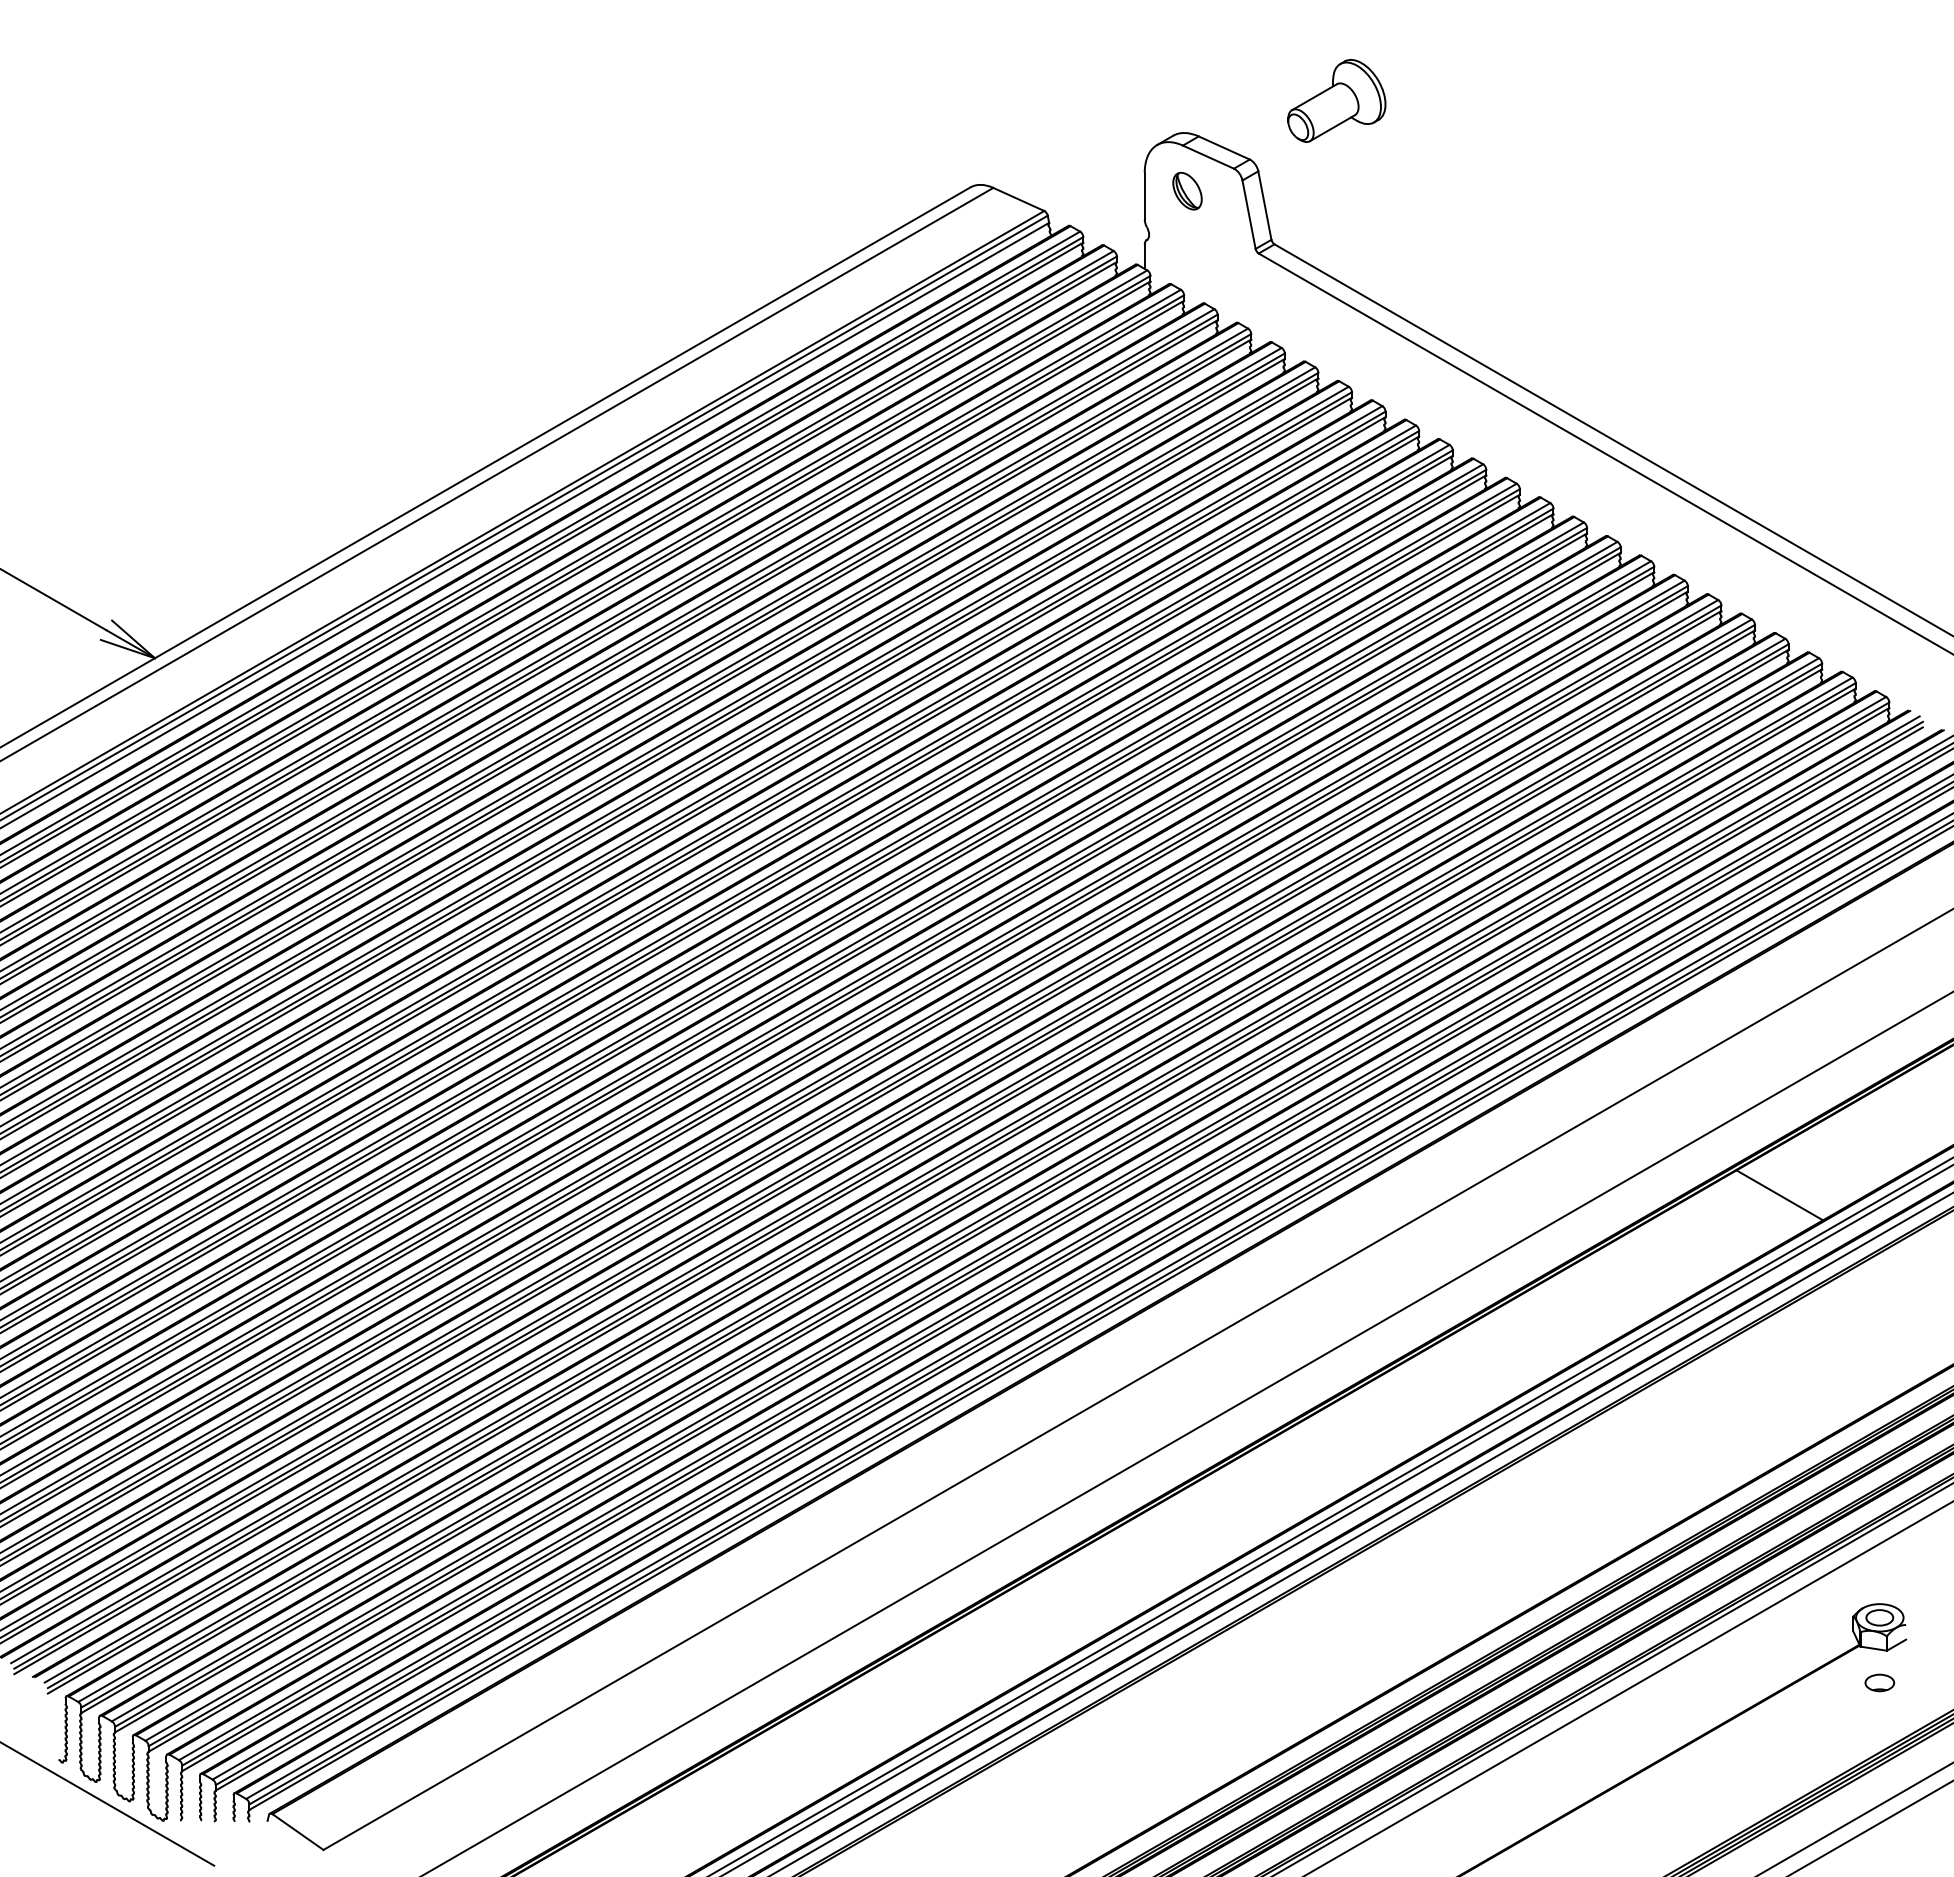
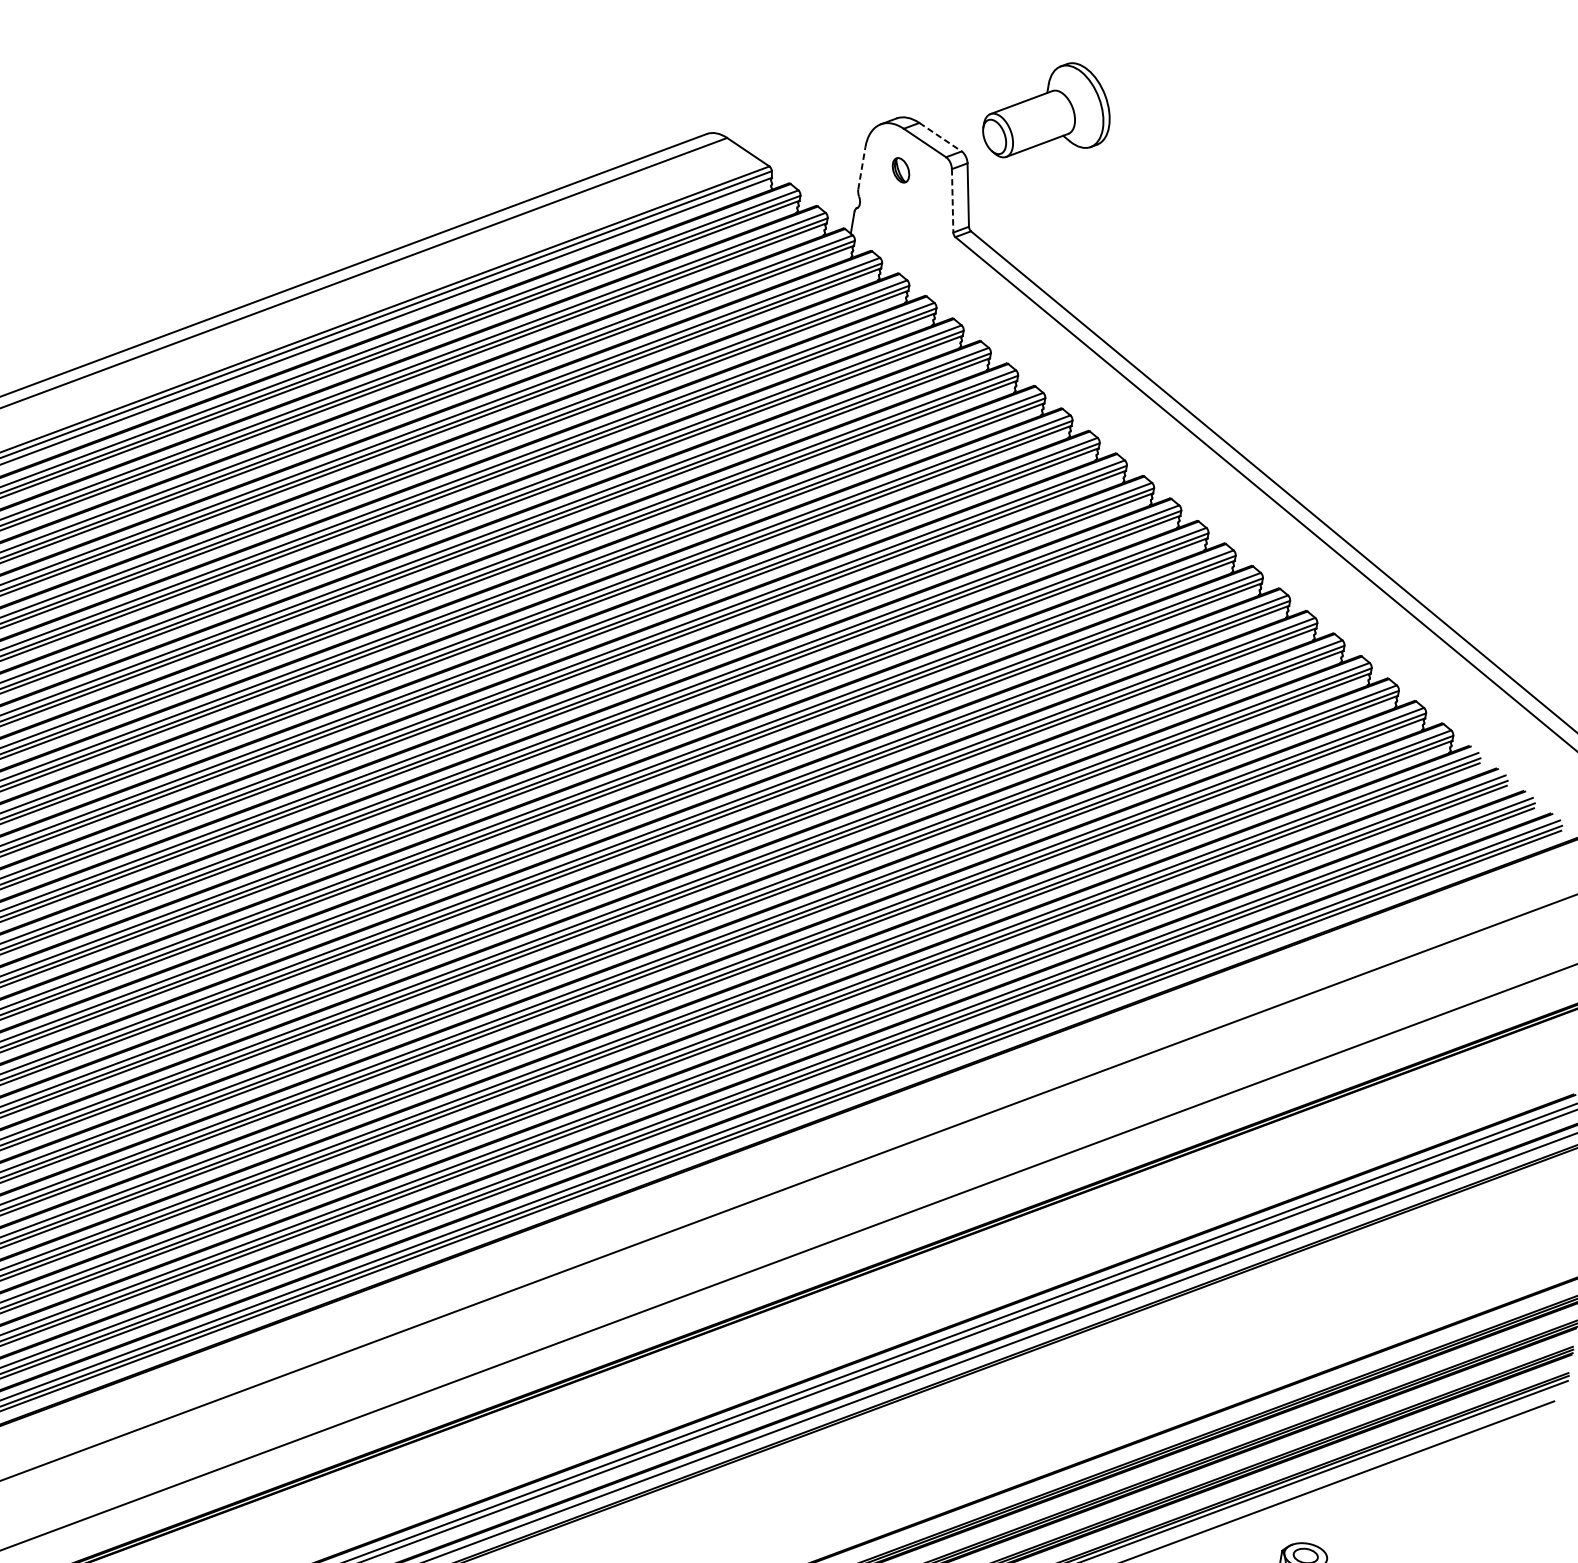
part: (1336, 100) -> (1048, 111), size x1.4
line: (1224, 148) -> (940, 137), solid -> dashed
part: (1187, 190) -> (901, 169), size x0.7
line: (1144, 196) -> (861, 168), solid -> dashed
line: (1249, 214) -> (953, 200), solid -> dashed
line: (1779, 1195) -> (1279, 1161), removed

